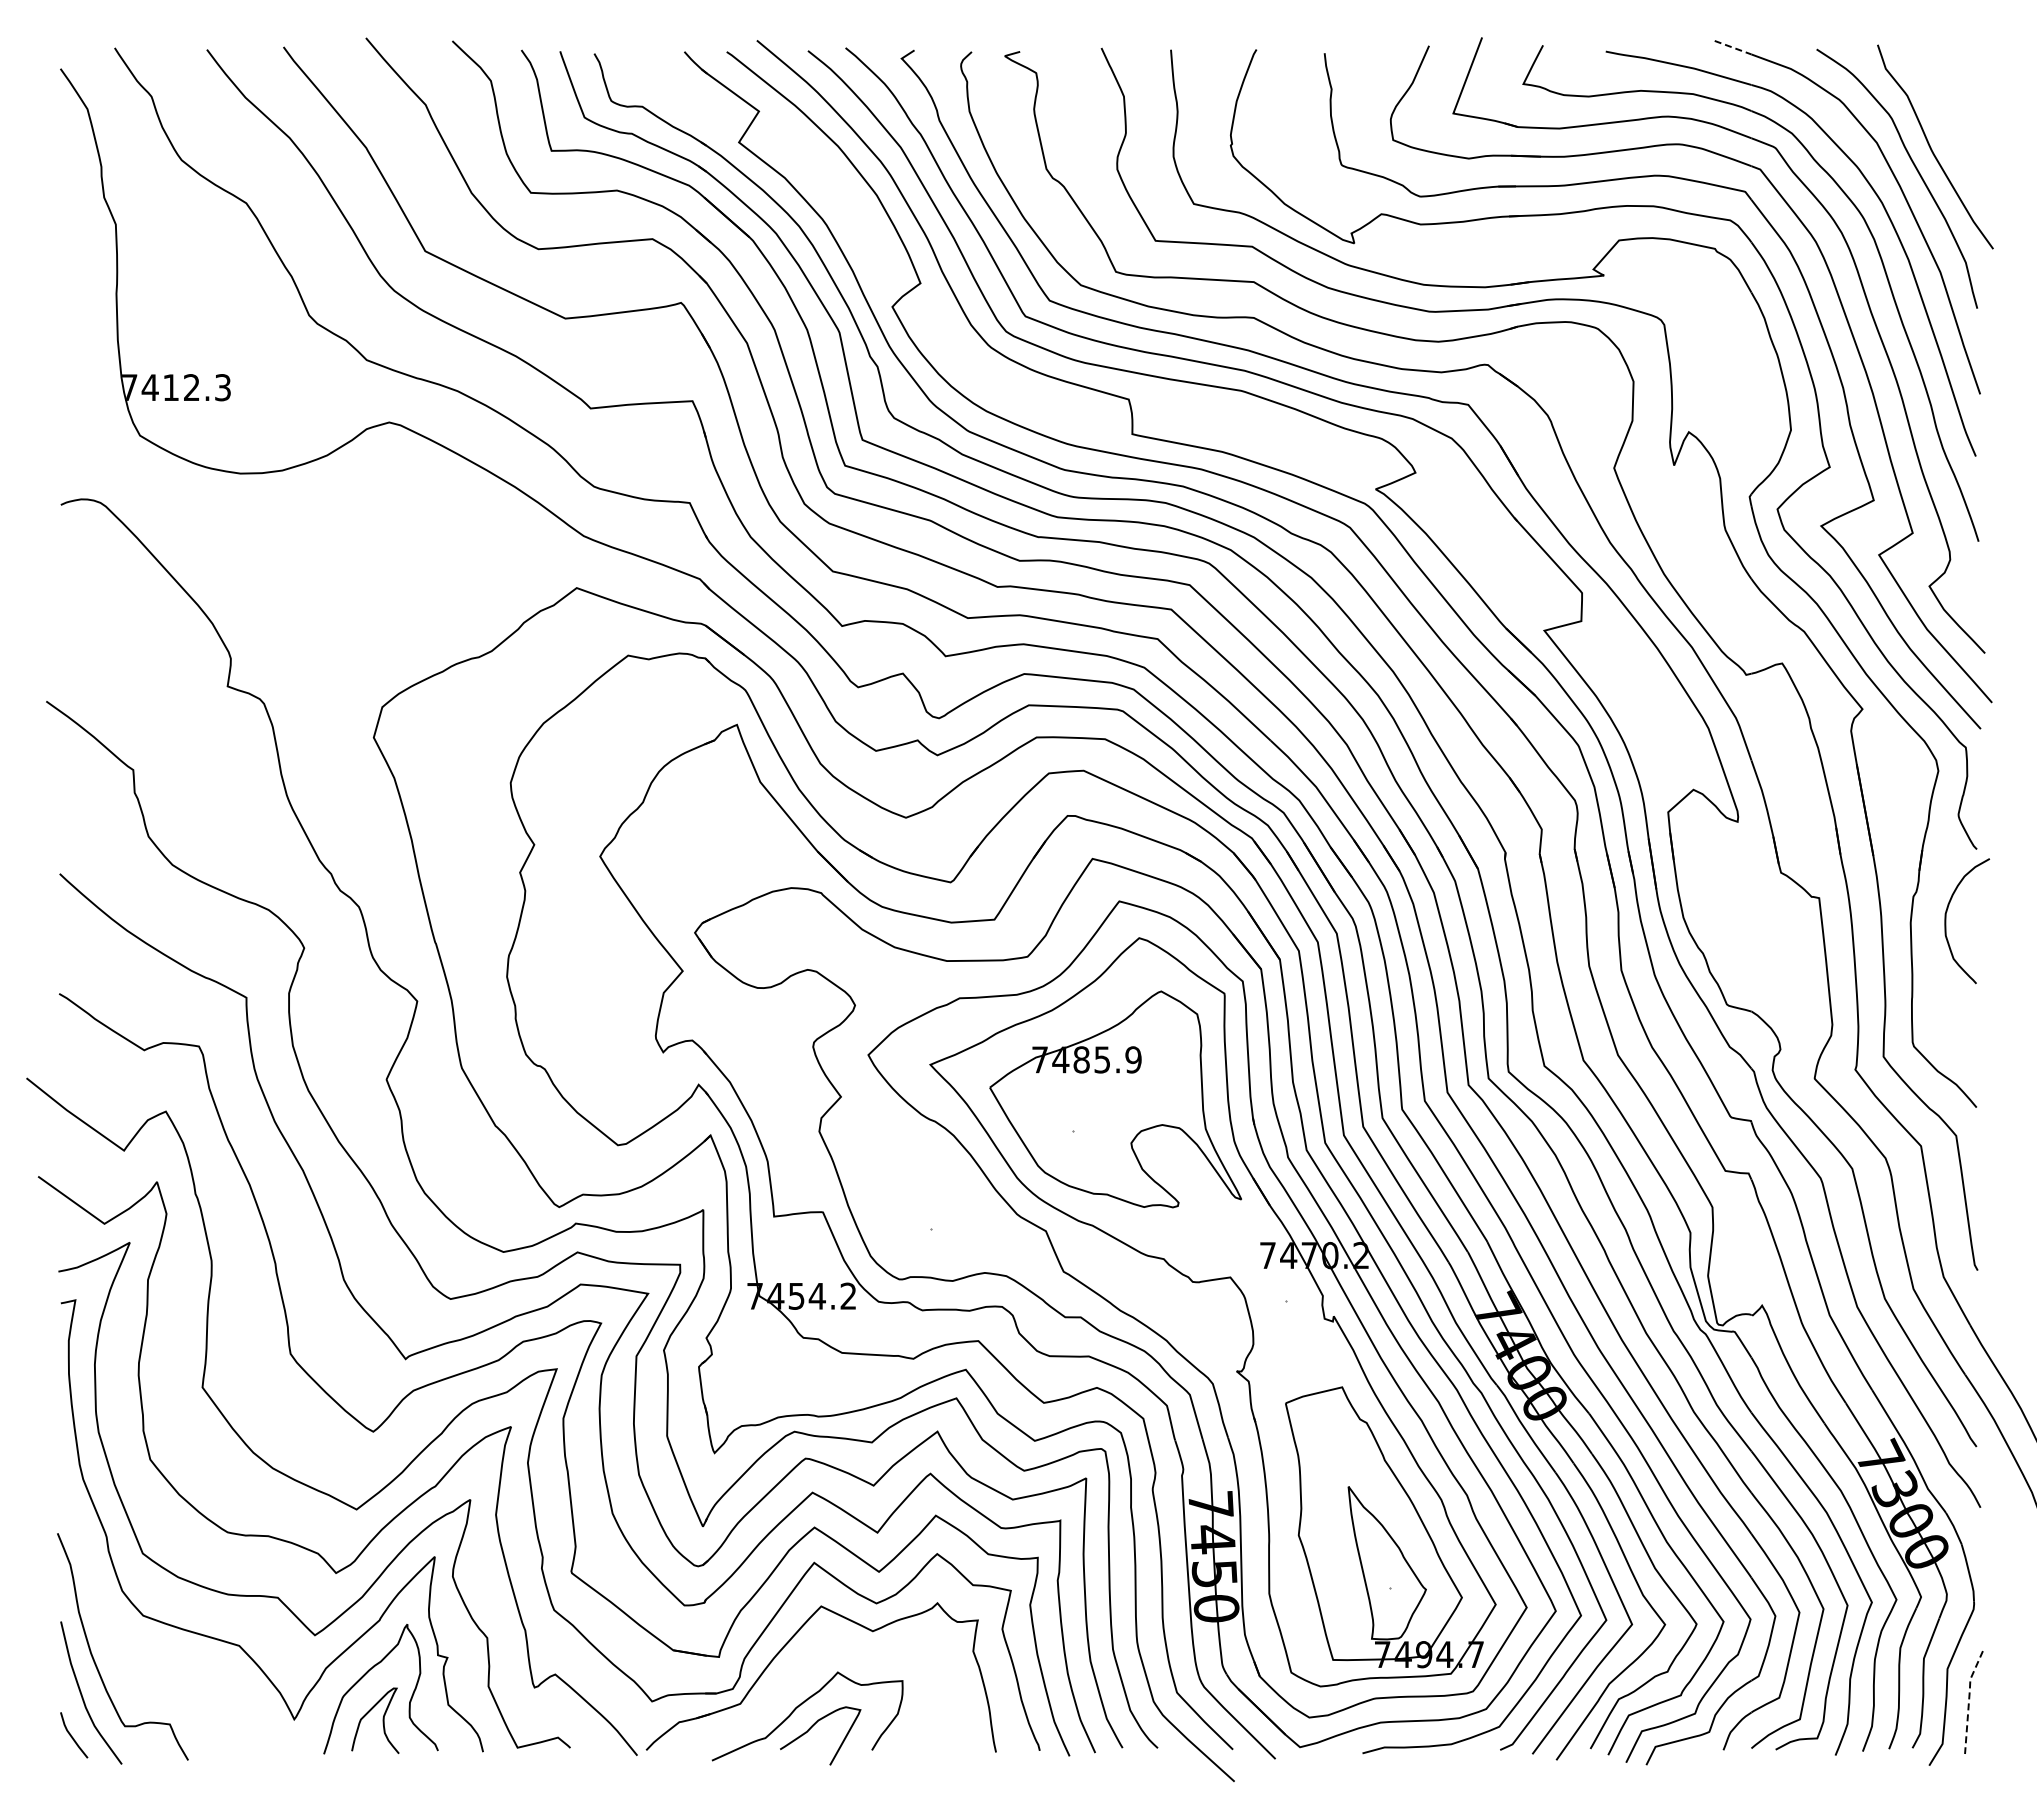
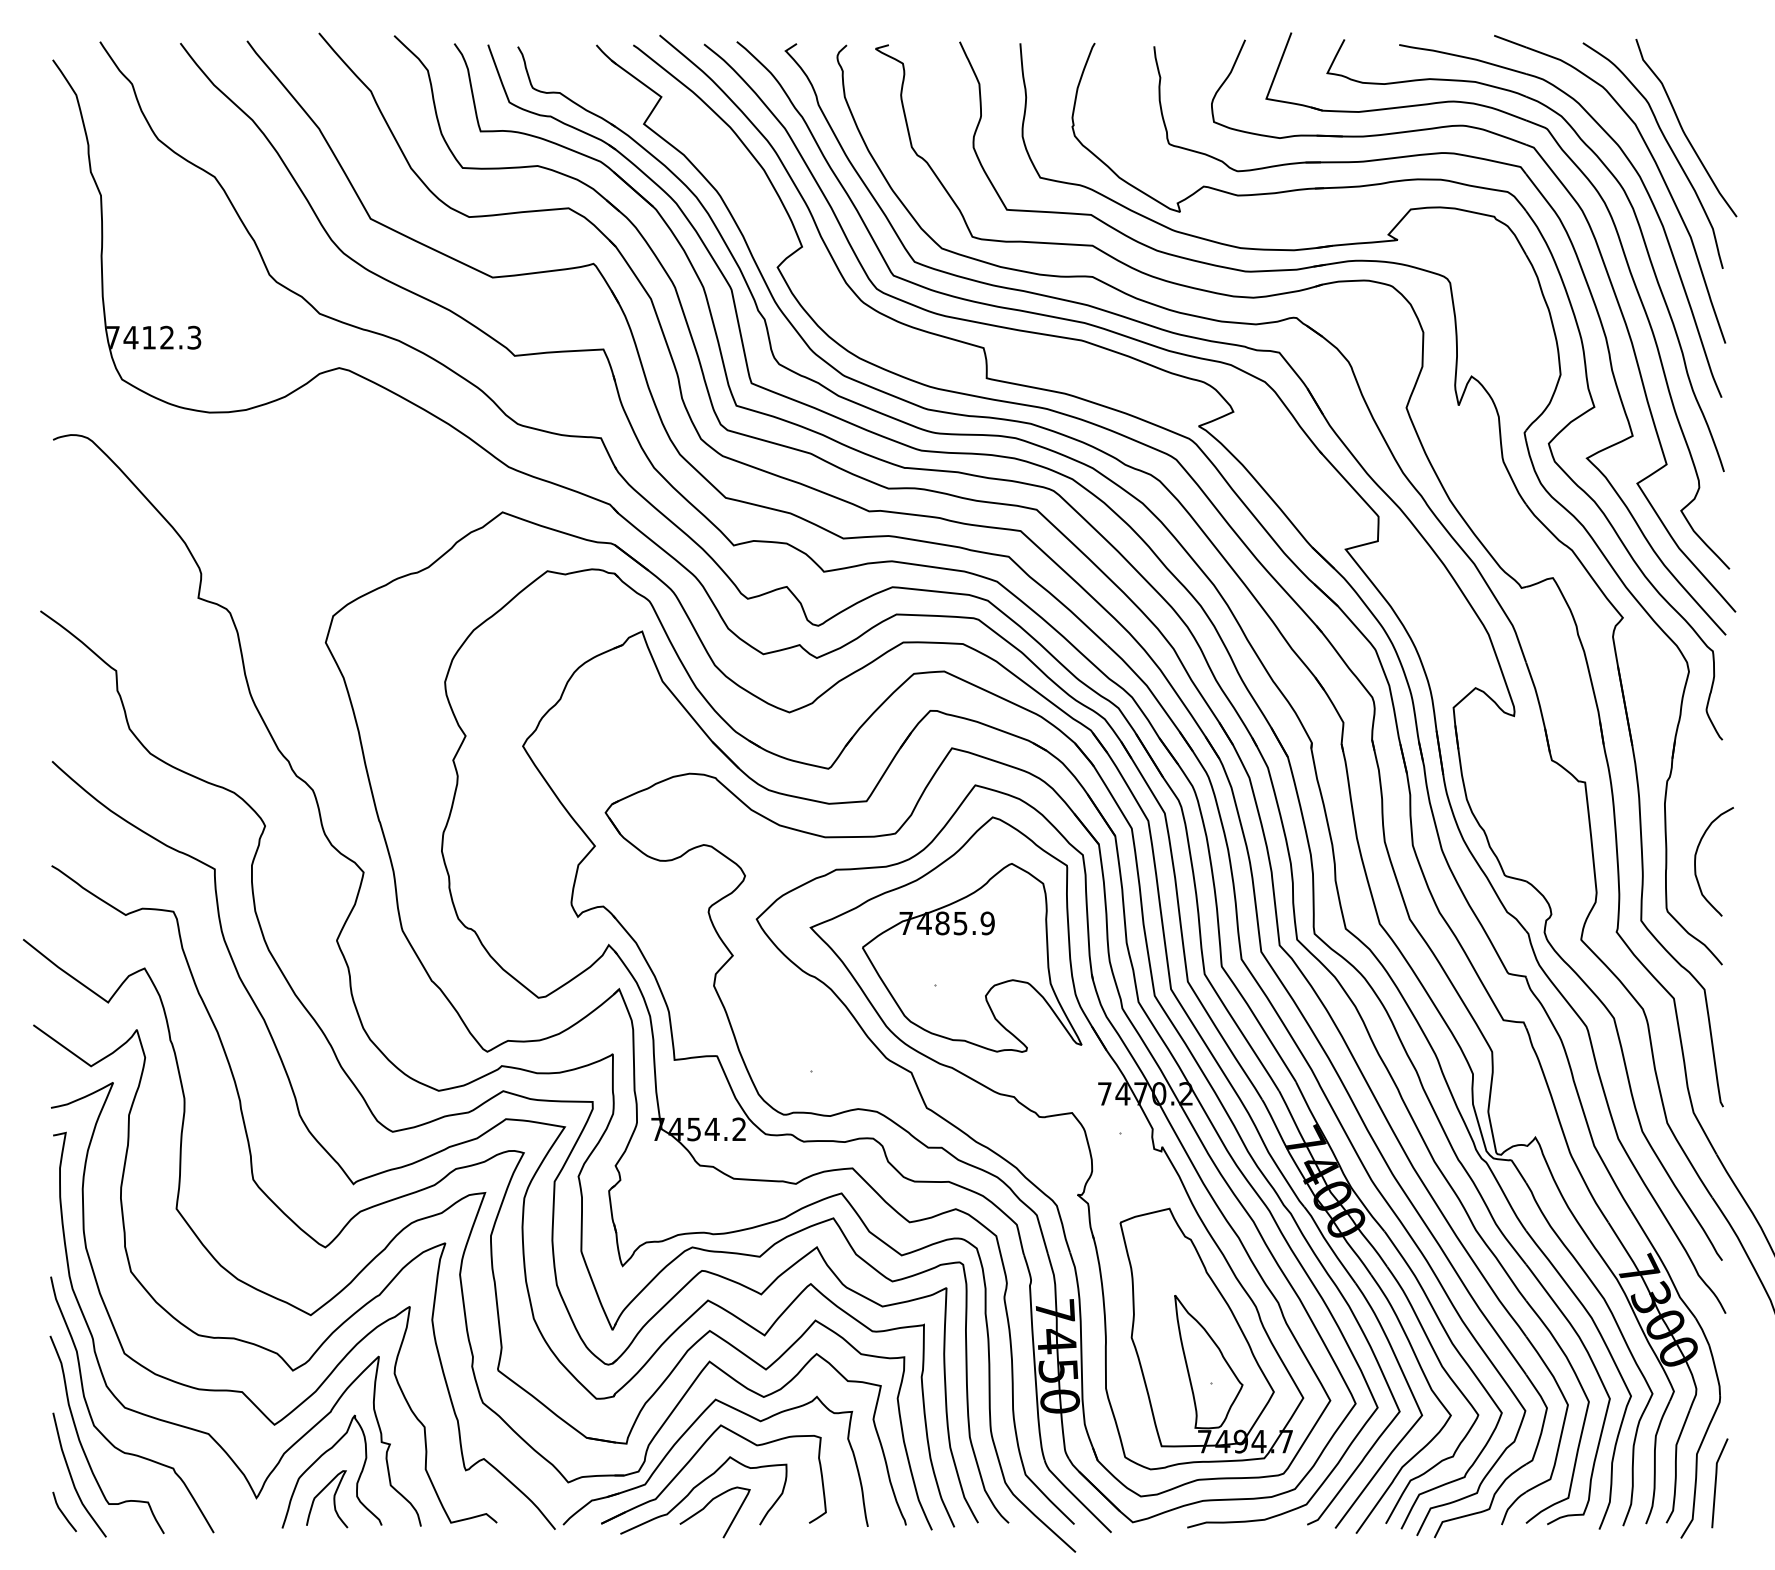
line: (1733, 47) -> (1510, 41), dashed -> solid
curve: (1946, 921) -> (1696, 862), moved
curve: (113, 1640) -> (98, 1429), added
part: (797, 1671) -> (694, 1456), added
line: (1969, 1699) -> (1716, 1480), dashed -> solid

